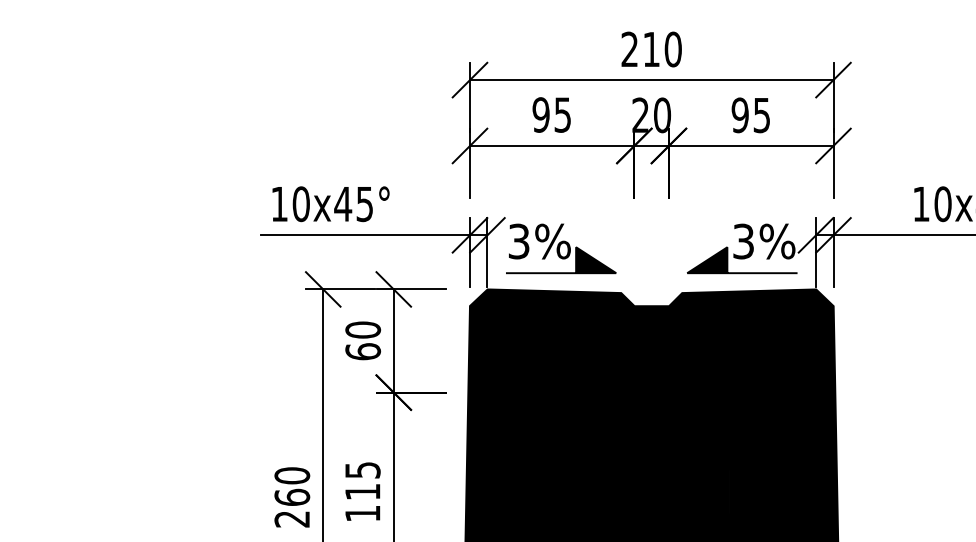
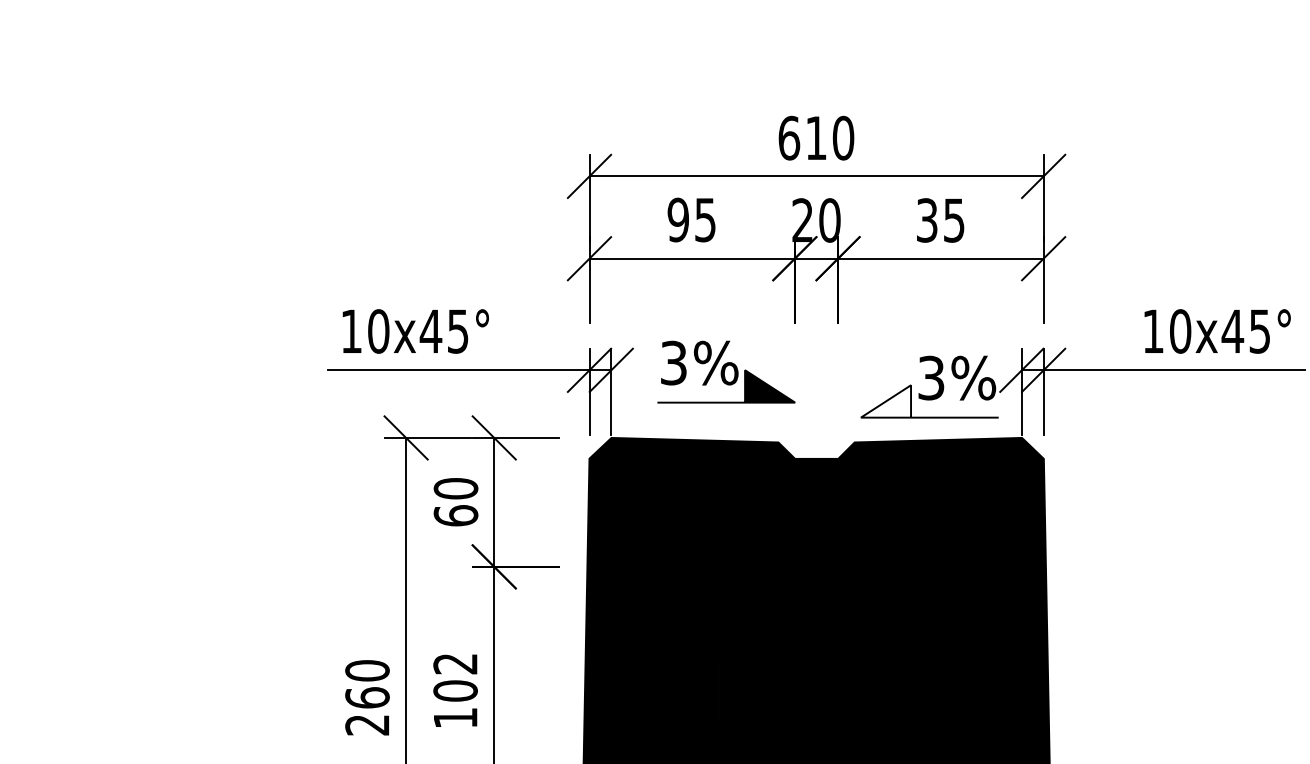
text: (630, 48) -> (789, 137), 210 -> 610
text: (739, 115) -> (926, 220), 95 -> 35
part: (561, 248) -> (726, 371), moved
fill: (706, 260) -> (885, 401), removed
text: (362, 481) -> (455, 677), 115 -> 102

